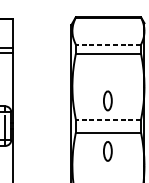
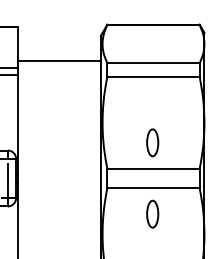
line: (41, 42) -> (59, 60), added
line: (108, 44) -> (153, 63), dashed -> solid
line: (108, 119) -> (153, 169), dashed -> solid

